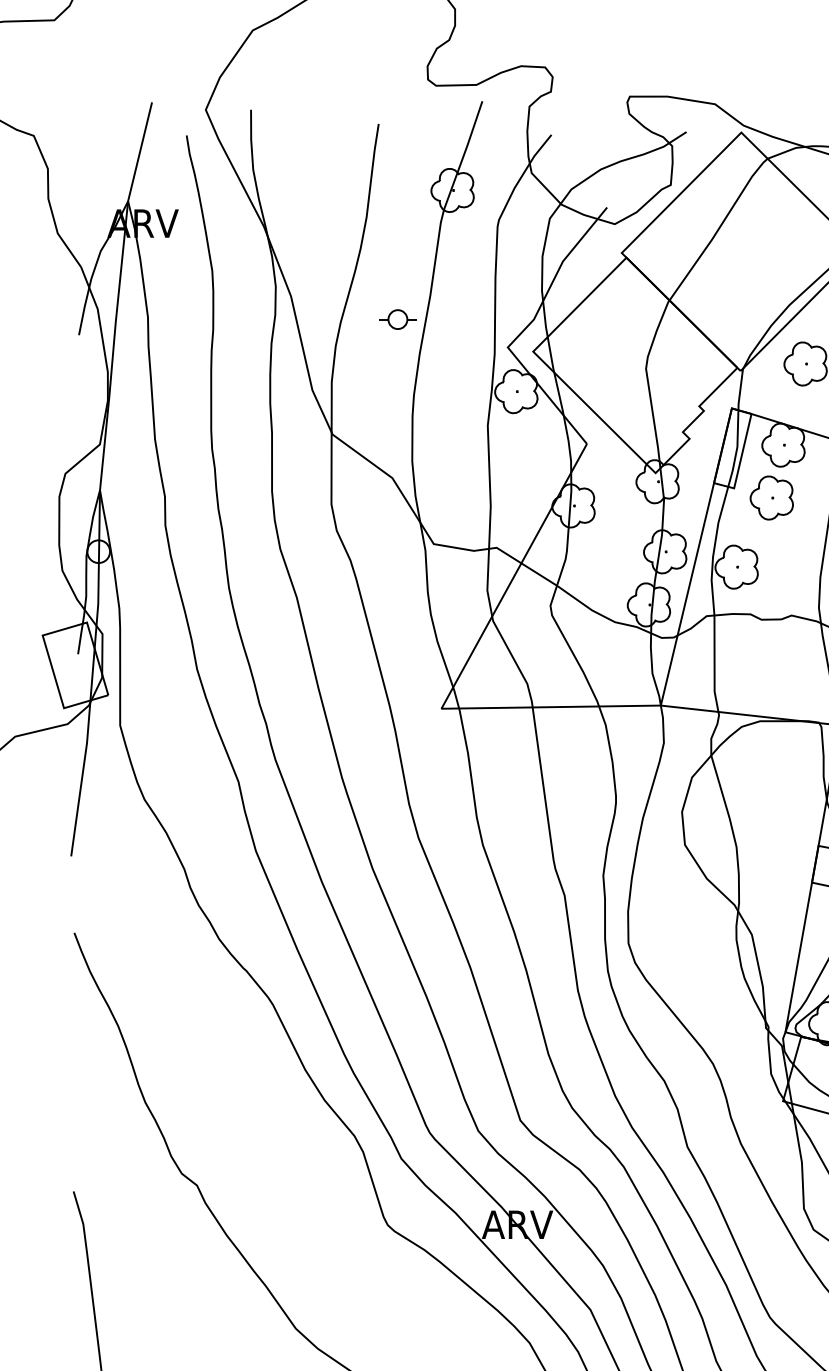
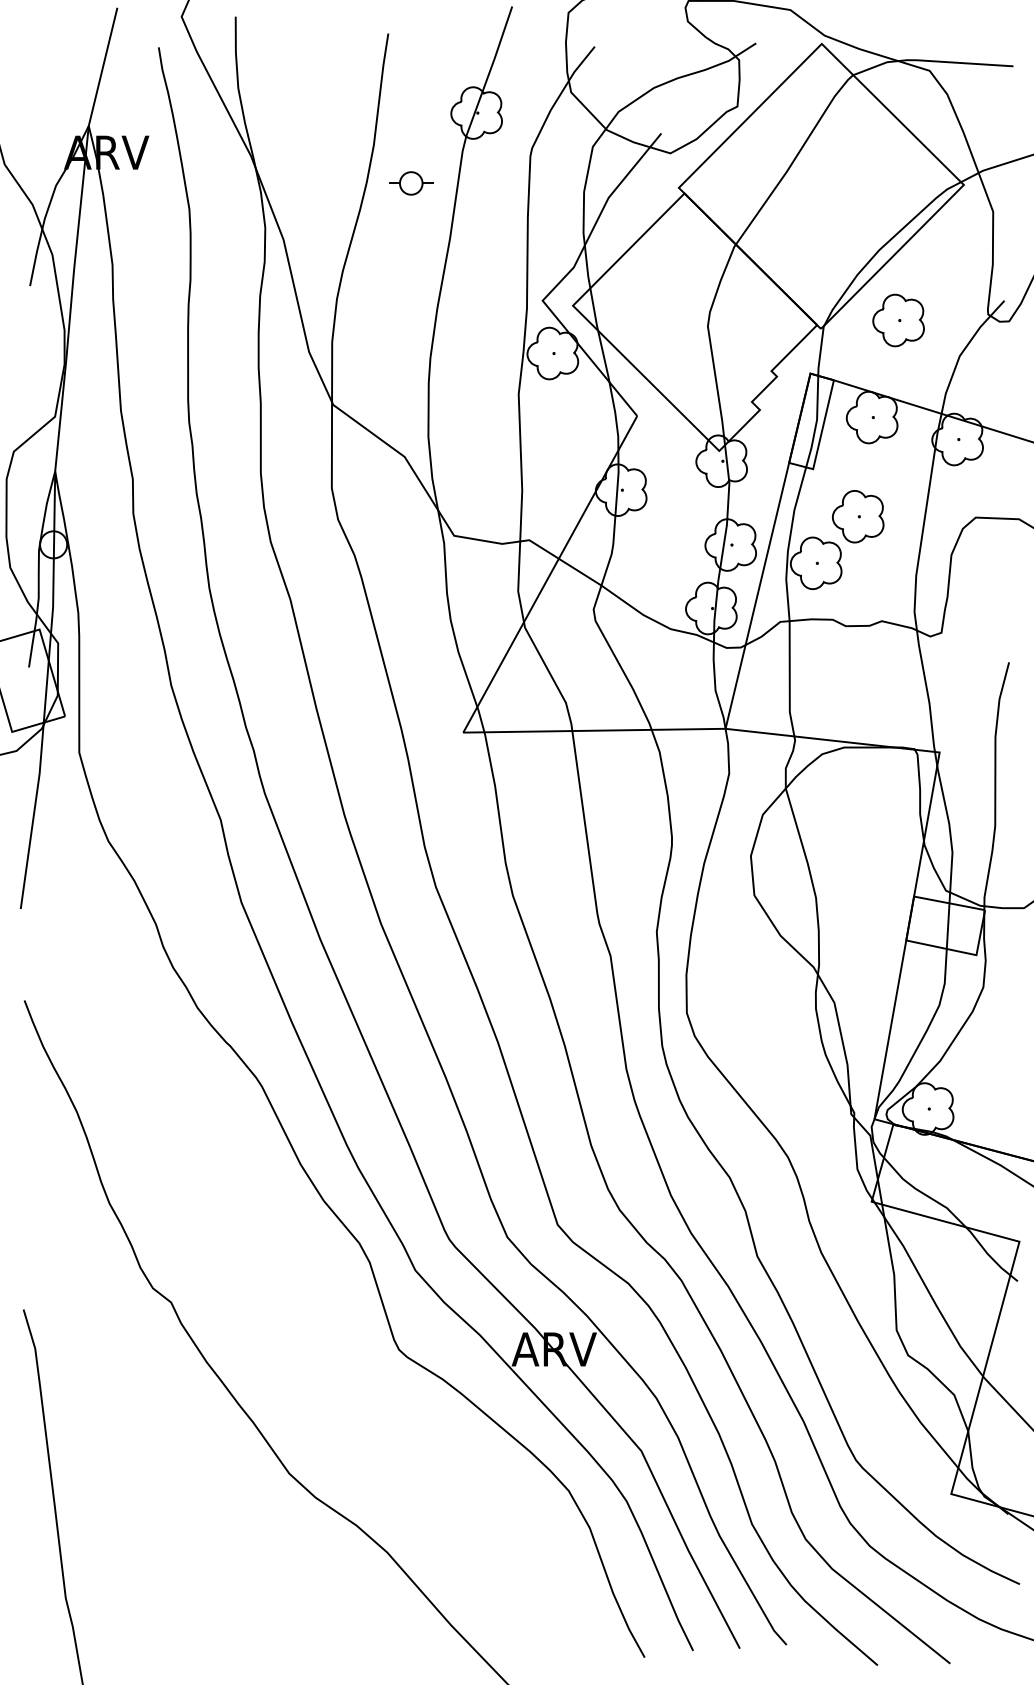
part: (398, 319) -> (411, 183), moved
part: (772, 497) -> (858, 516), moved

